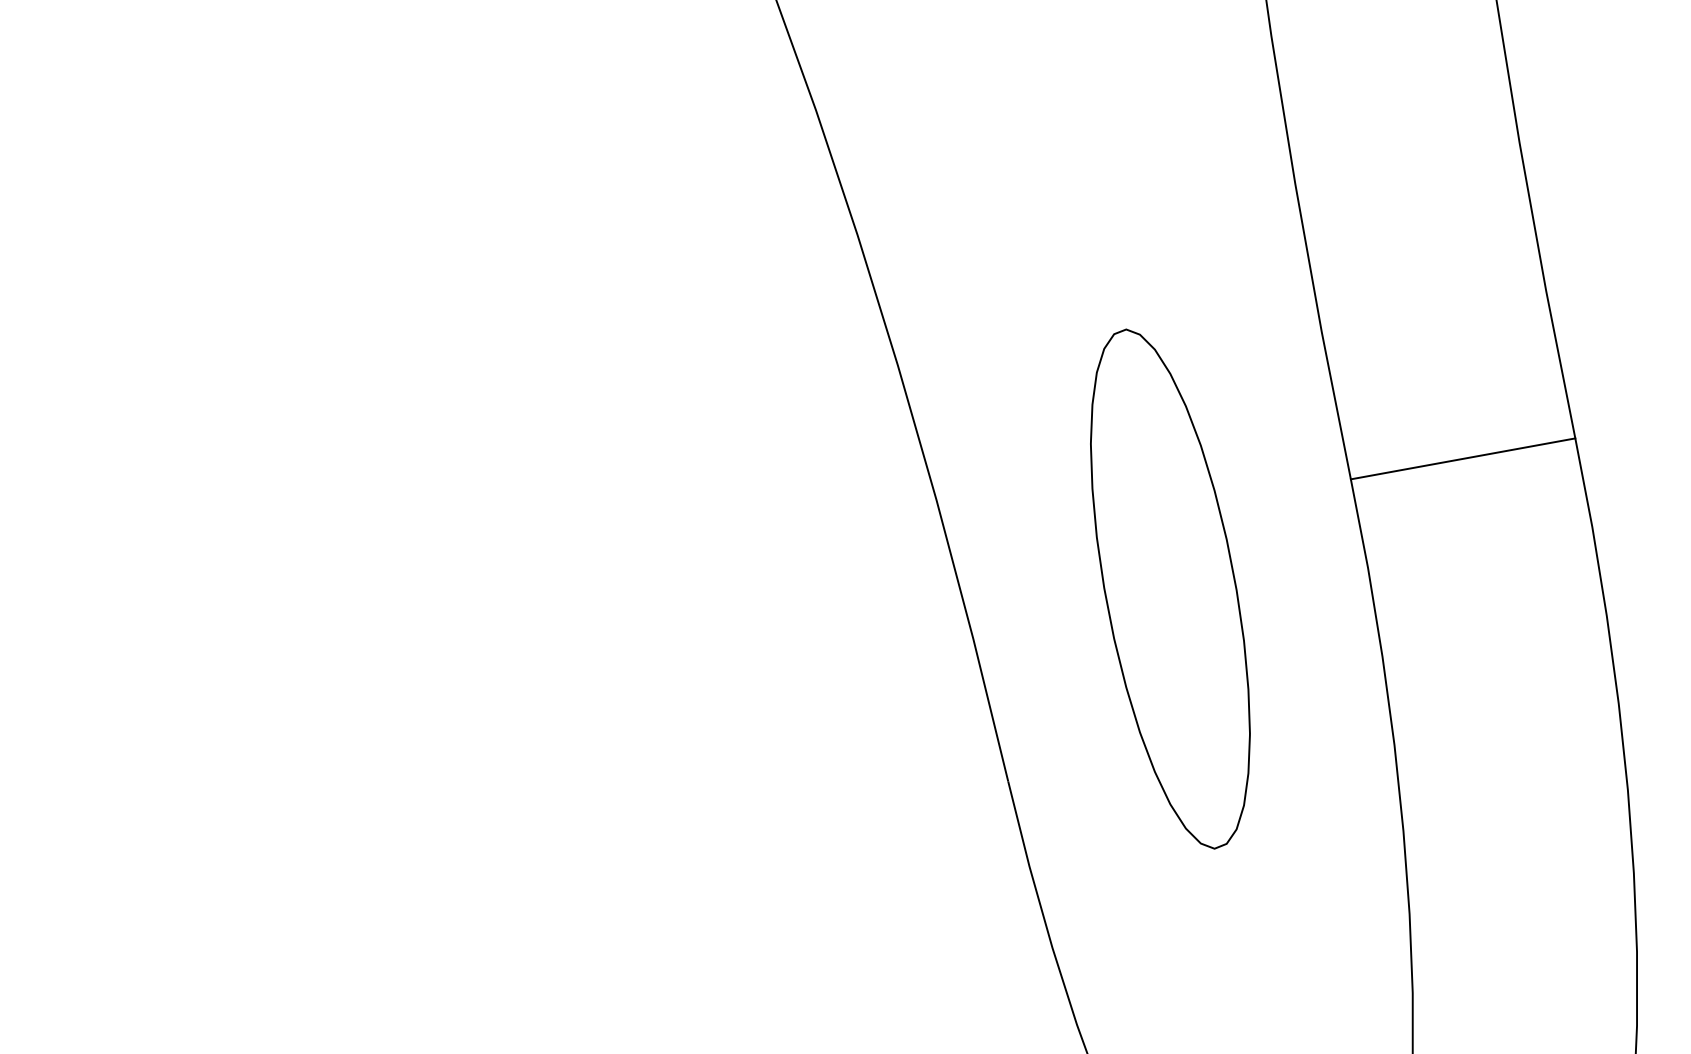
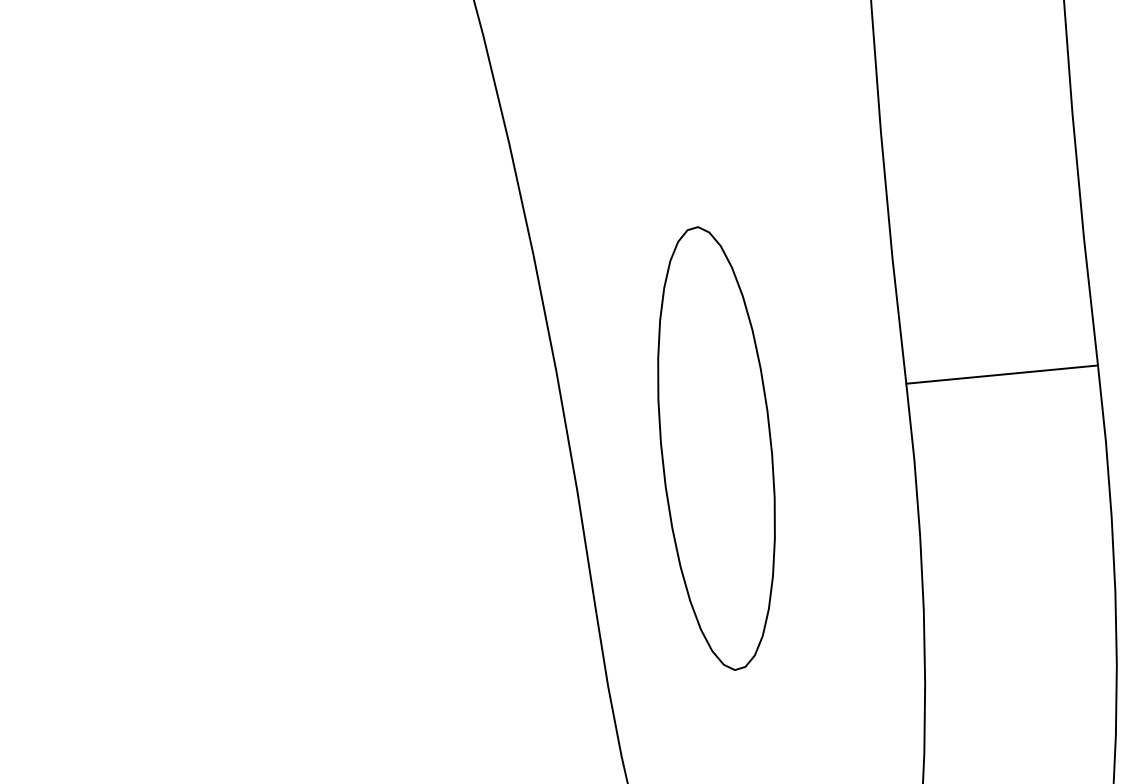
part: (1170, 588) -> (716, 448), moved

